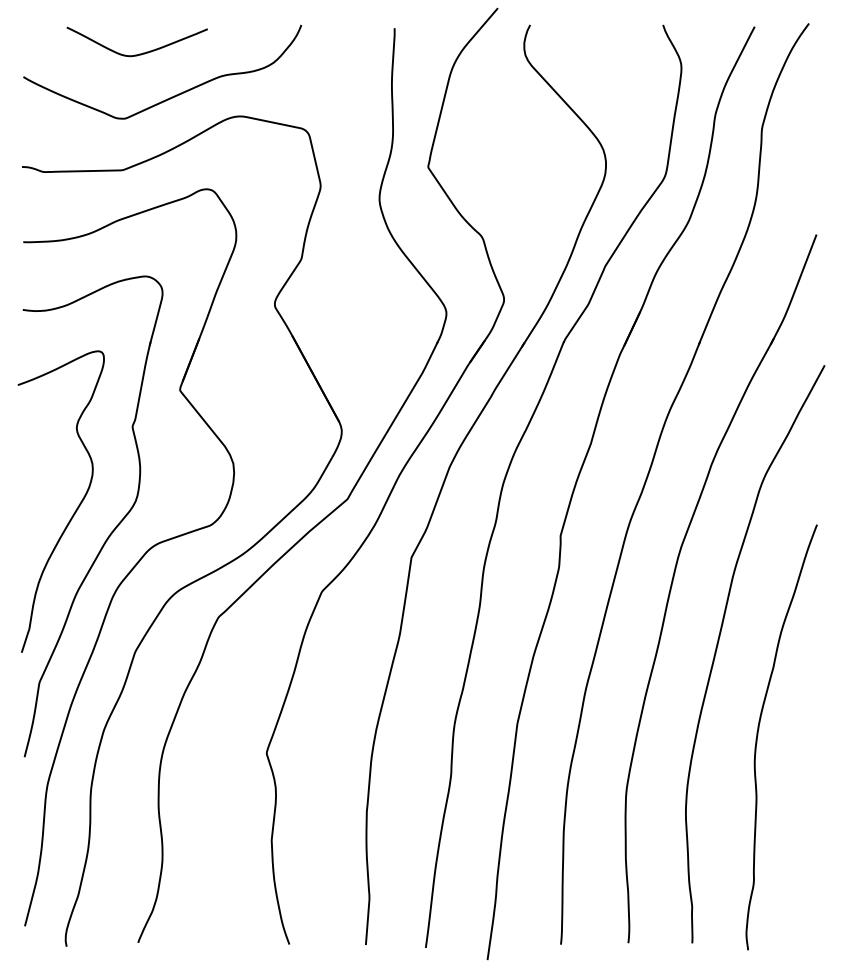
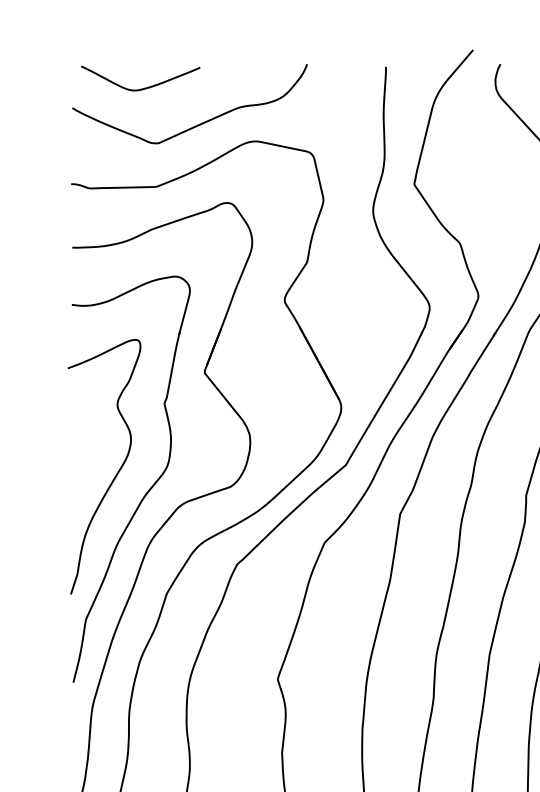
curve: (139, 53) -> (142, 88), moved

